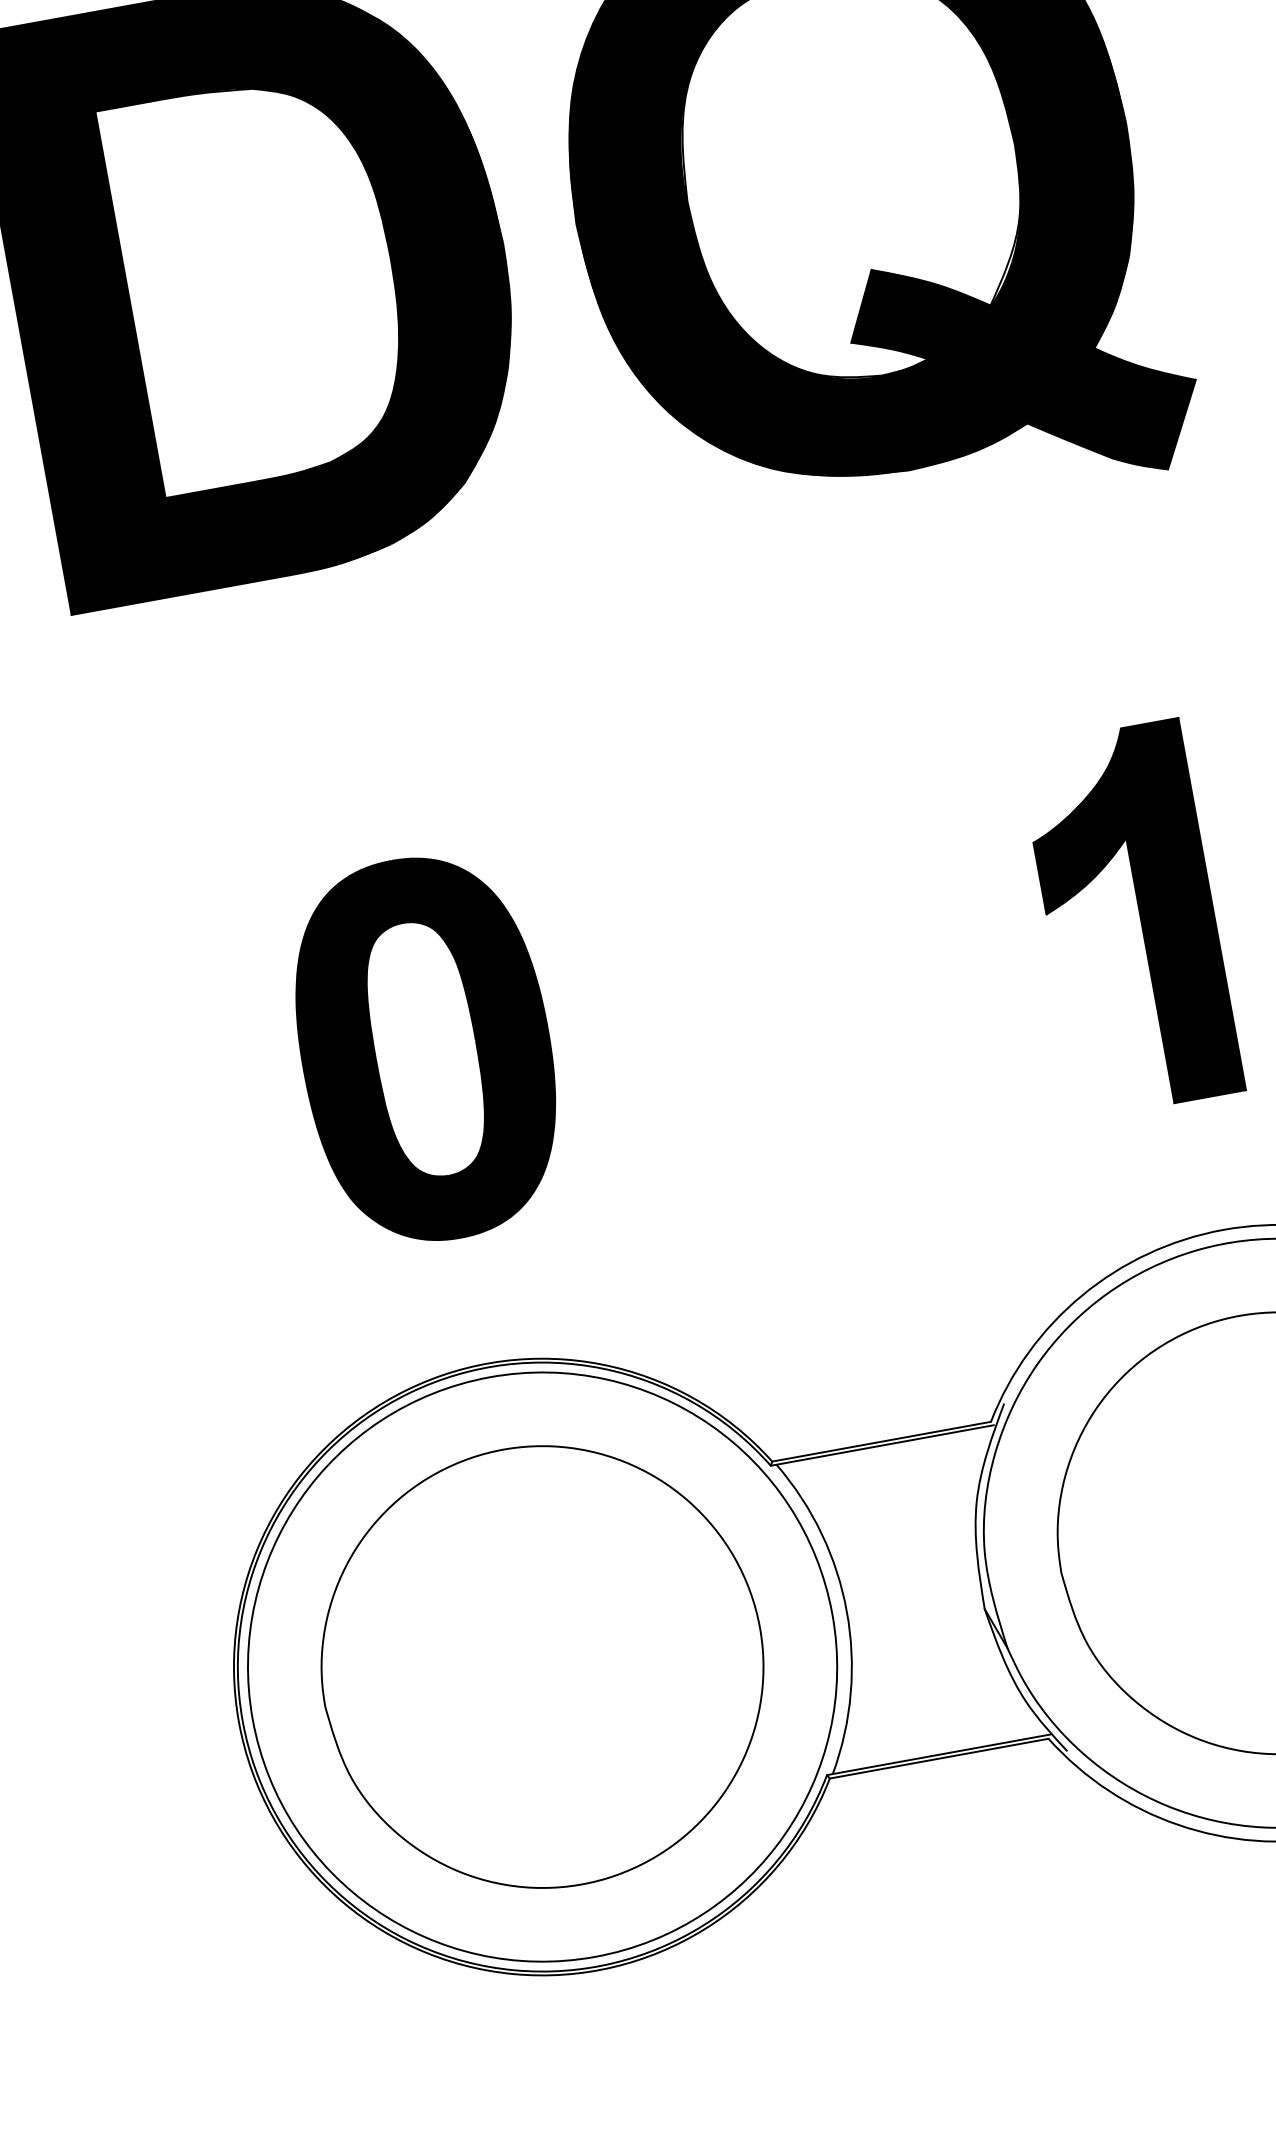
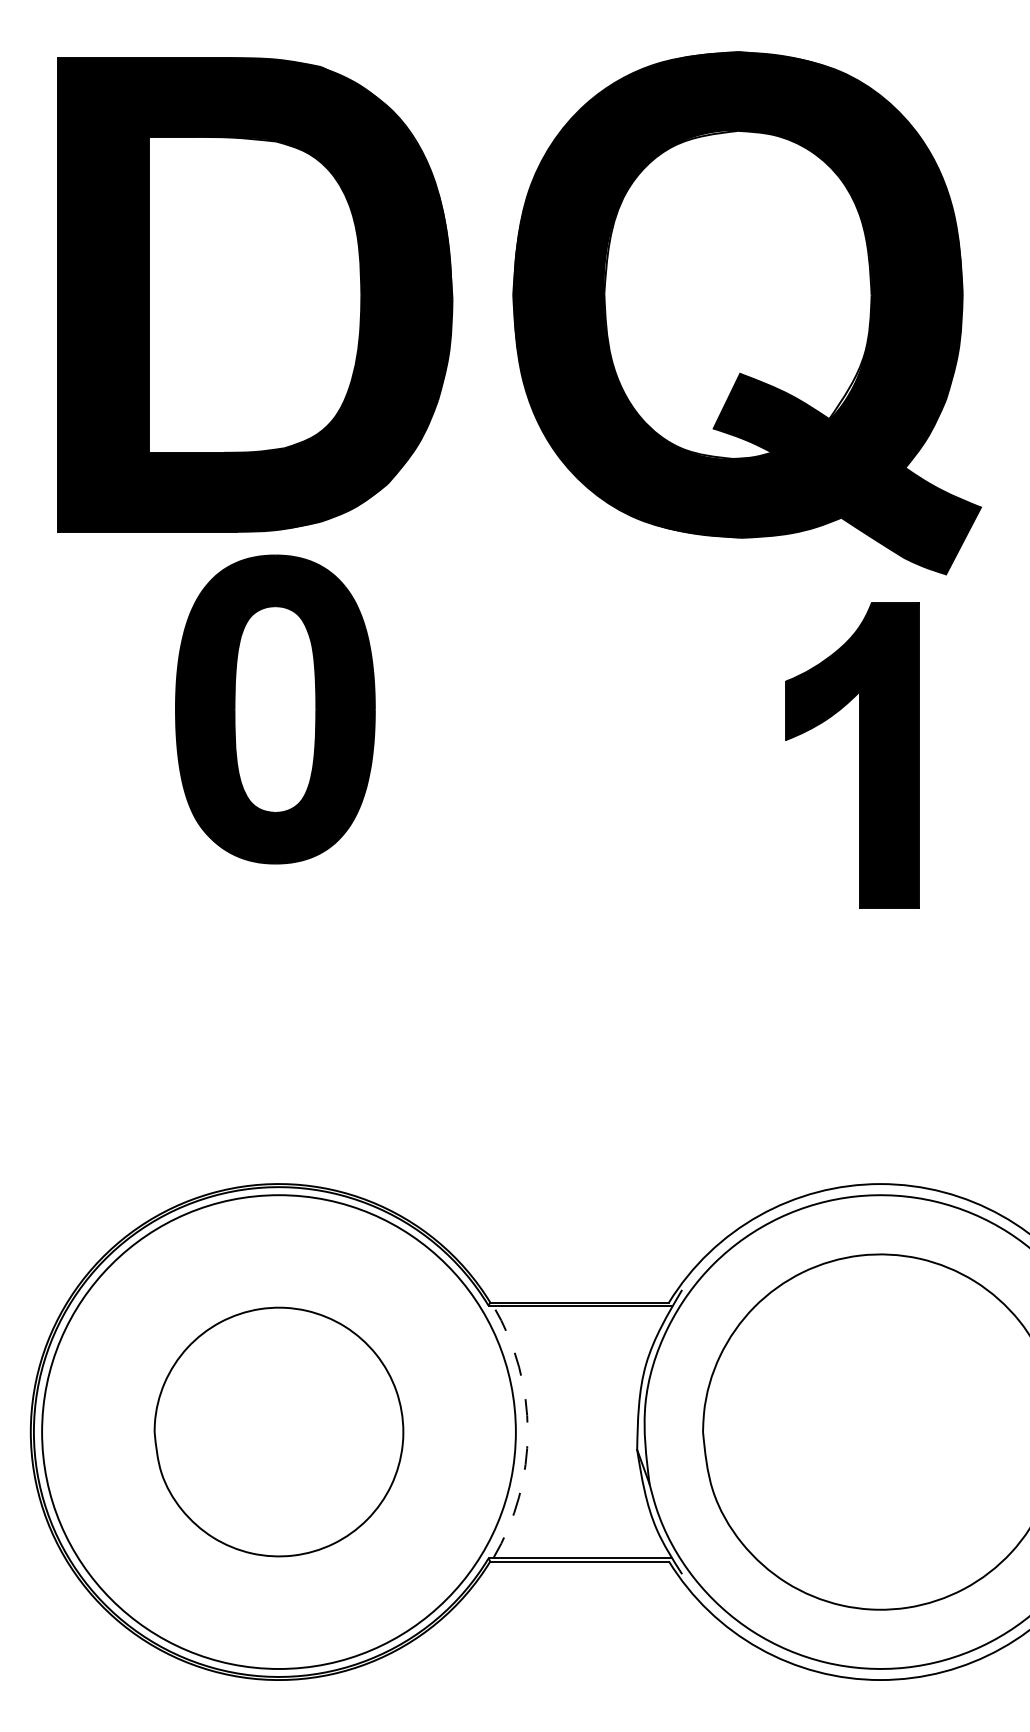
part: (1139, 917) -> (859, 755), moved
part: (425, 1049) -> (275, 709), moved
arc: (846, 1612) -> (527, 1432), solid -> dashed
part: (541, 1666) -> (278, 1431), size x0.7

